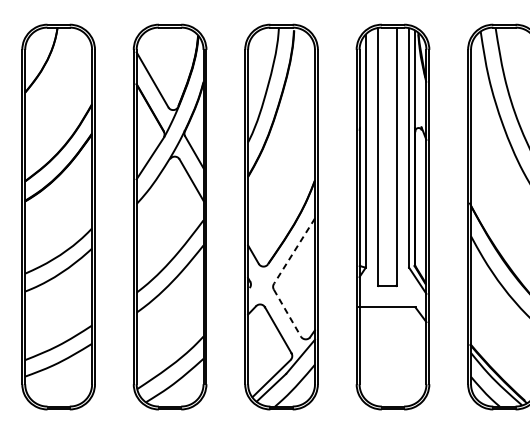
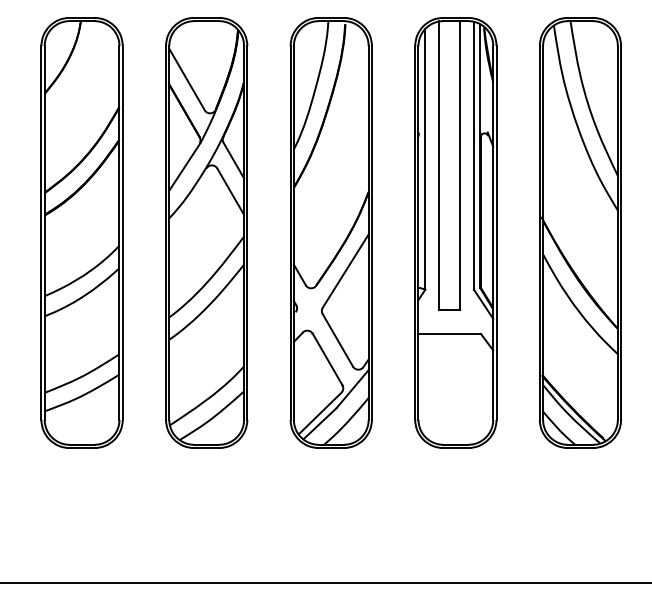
line: (294, 250) -> (345, 270), dashed -> solid
line: (288, 313) -> (338, 340), dashed -> solid

